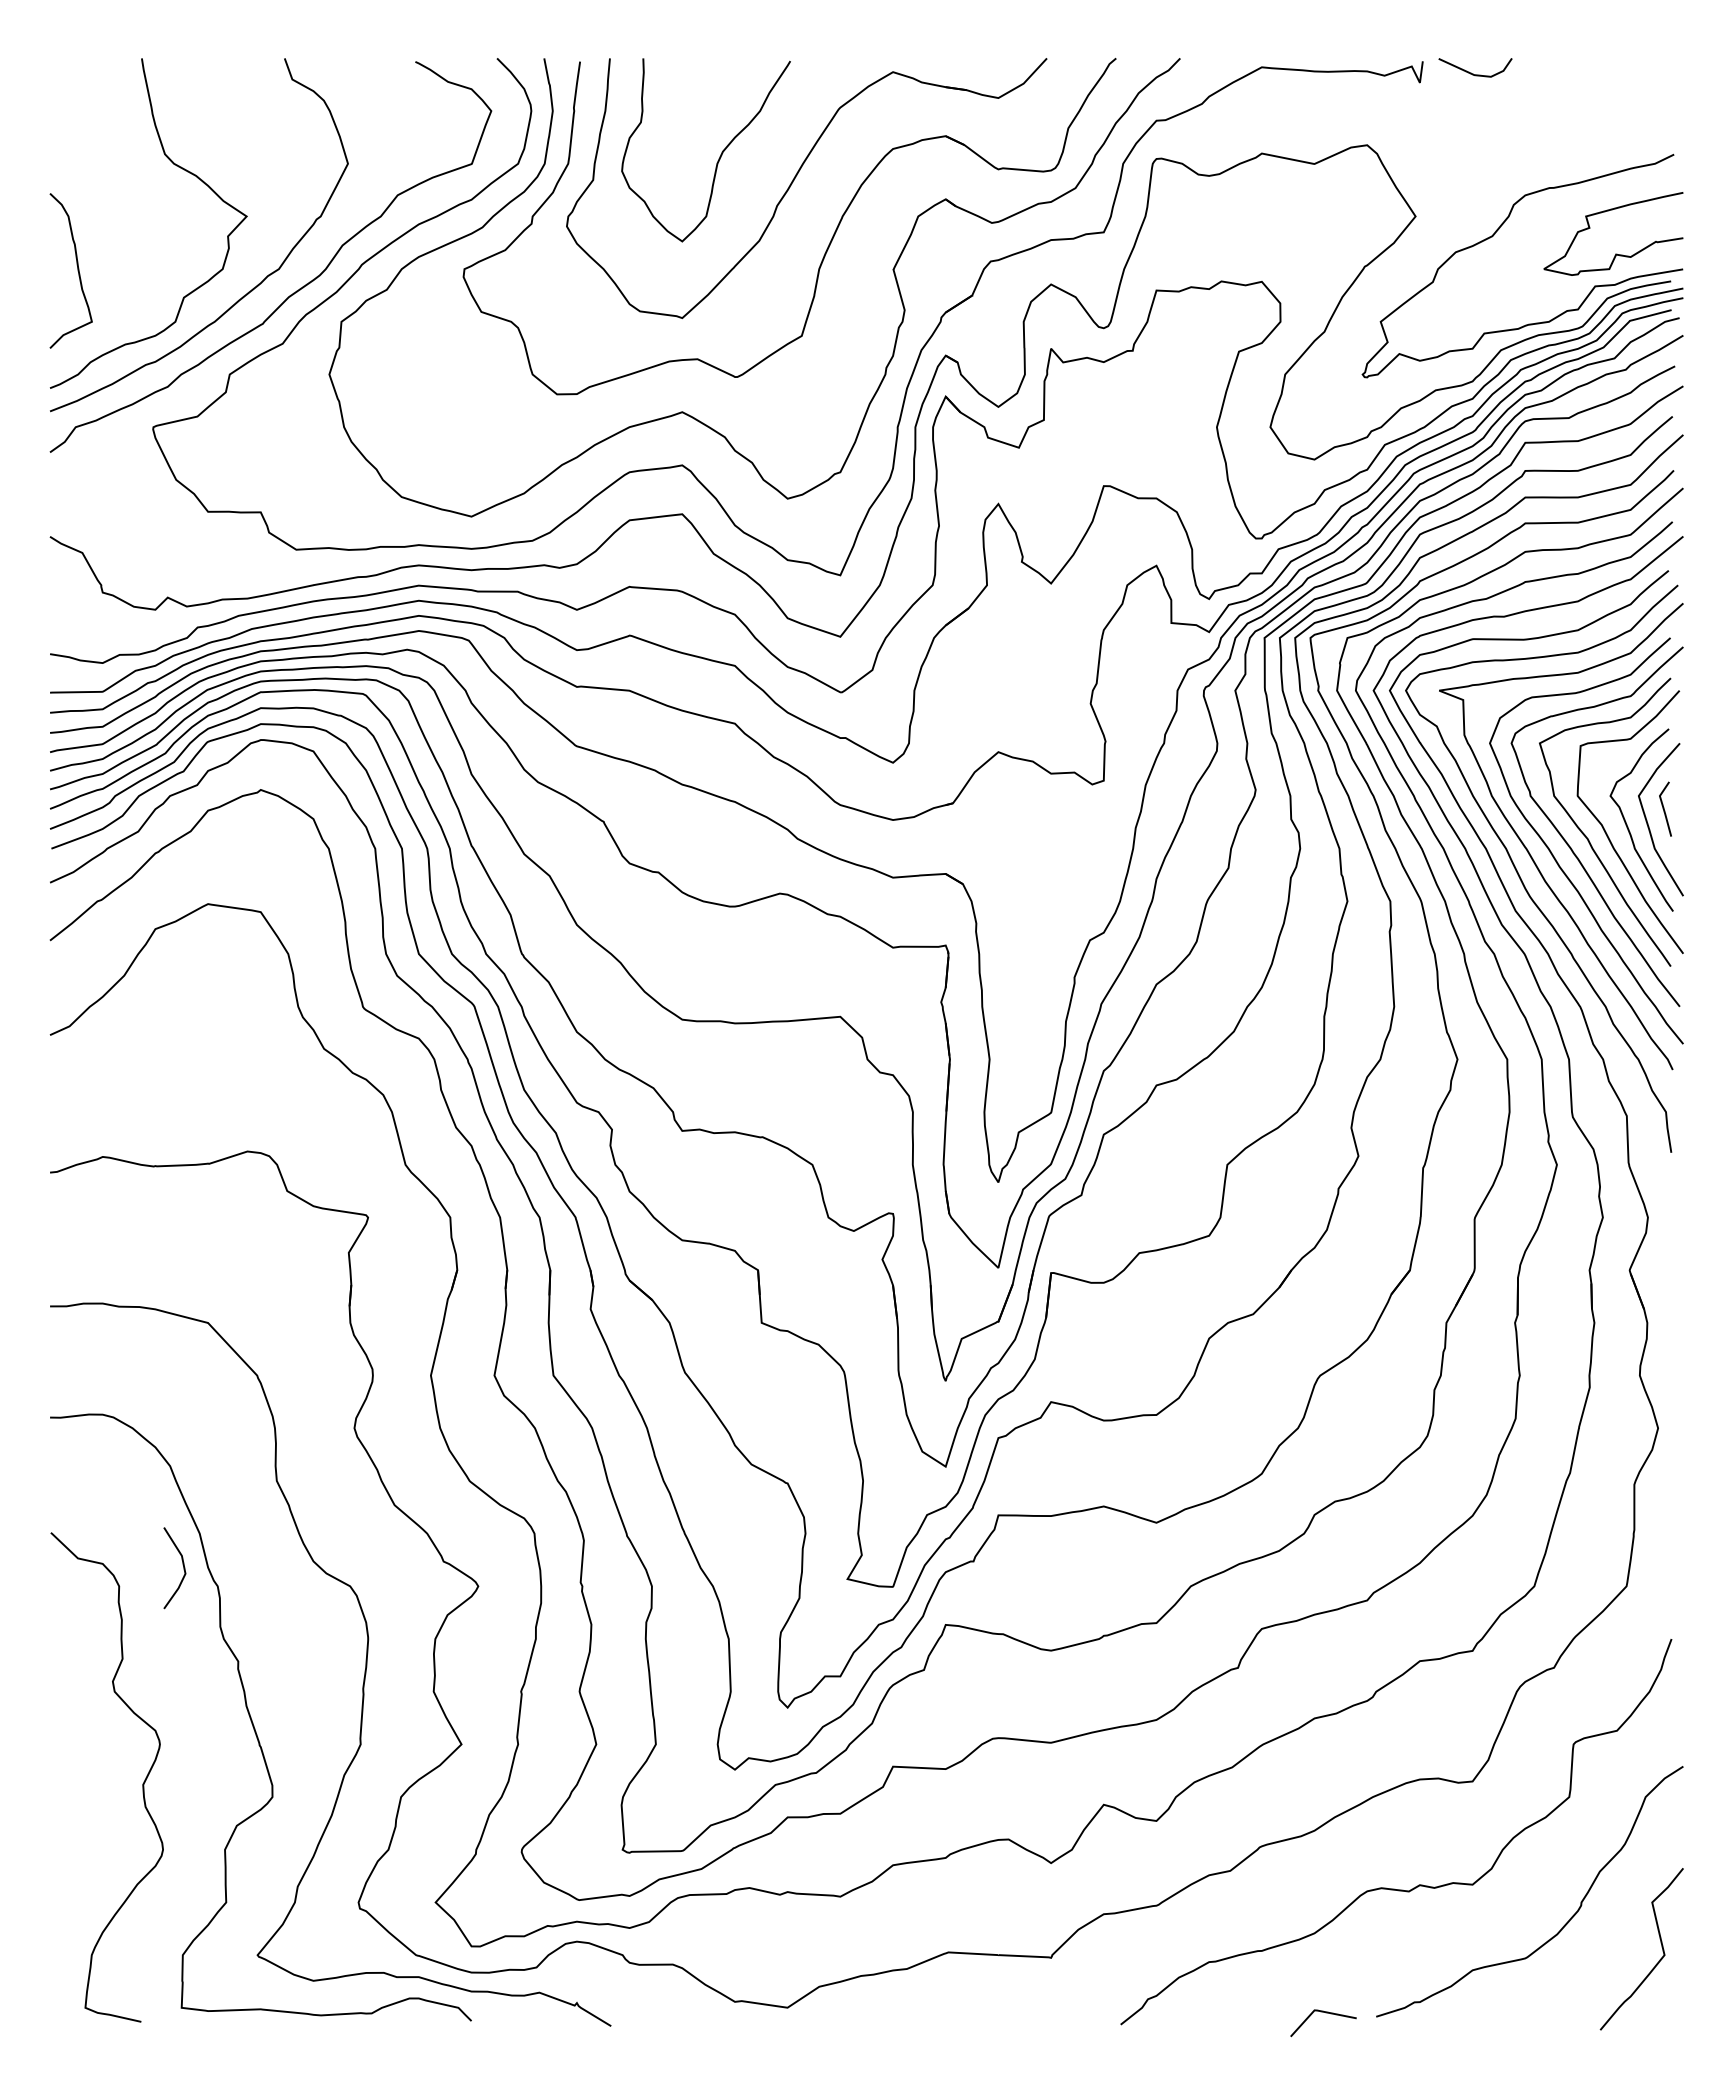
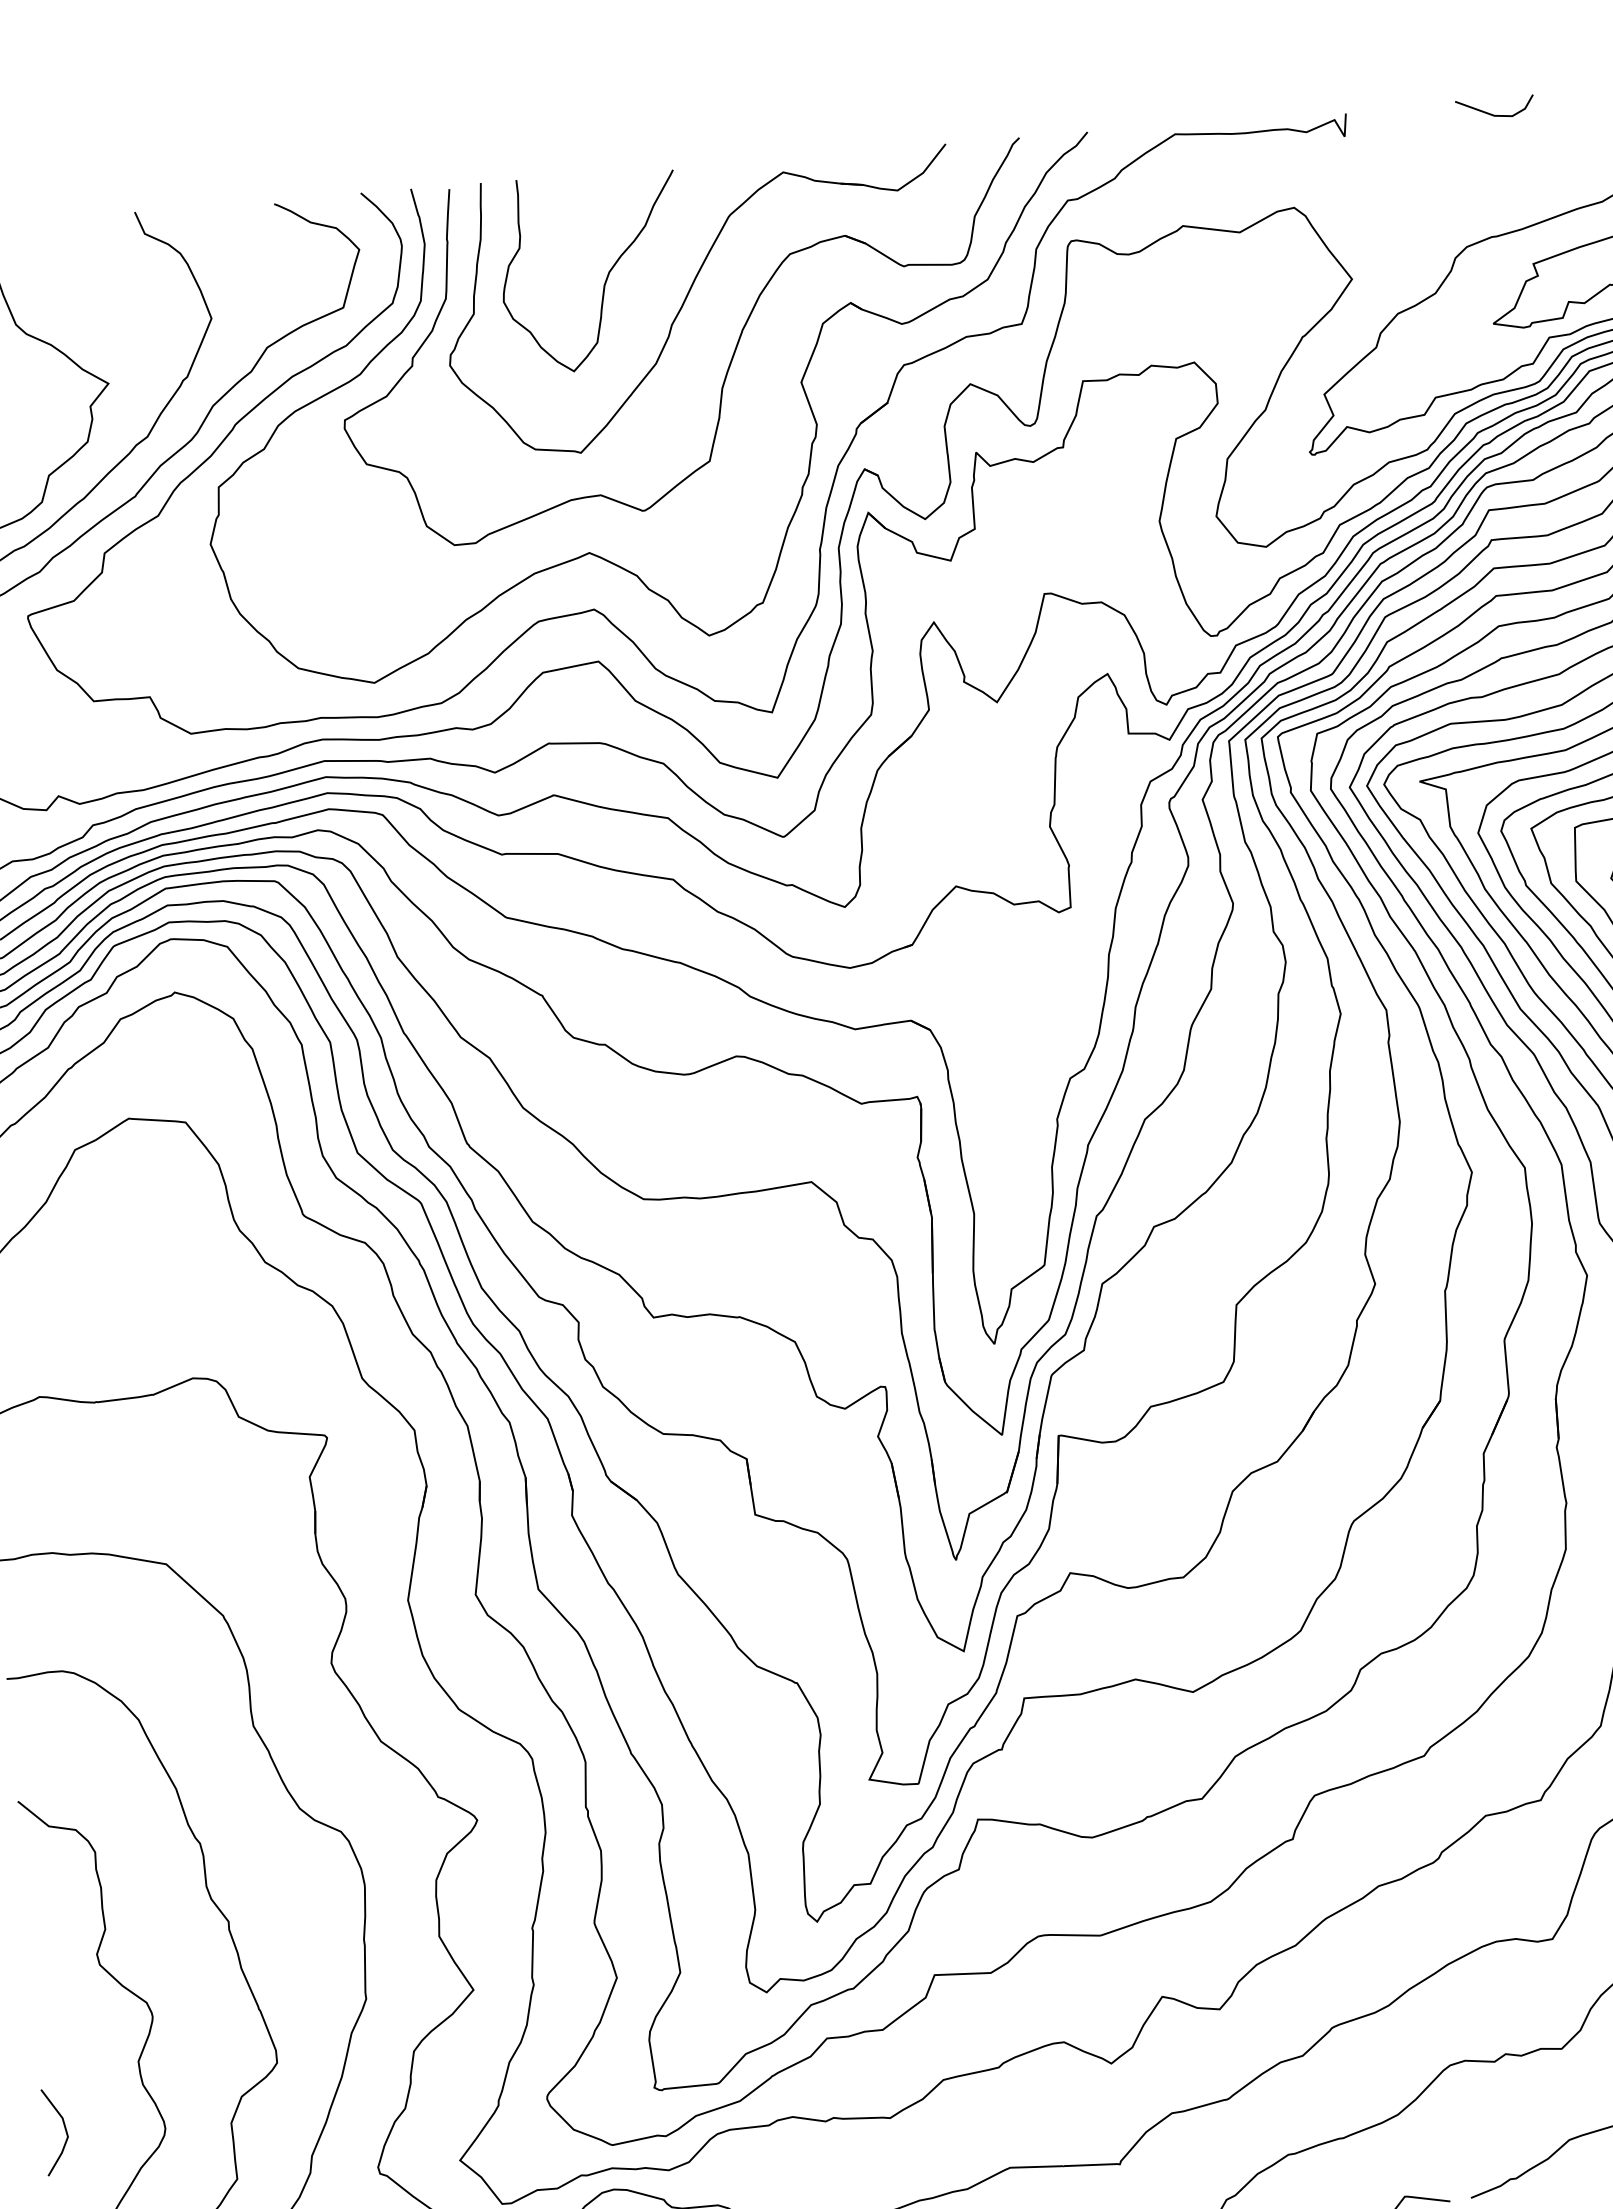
line: (1473, 73) -> (1493, 114), moved
line: (182, 1565) -> (64, 2128), moved

